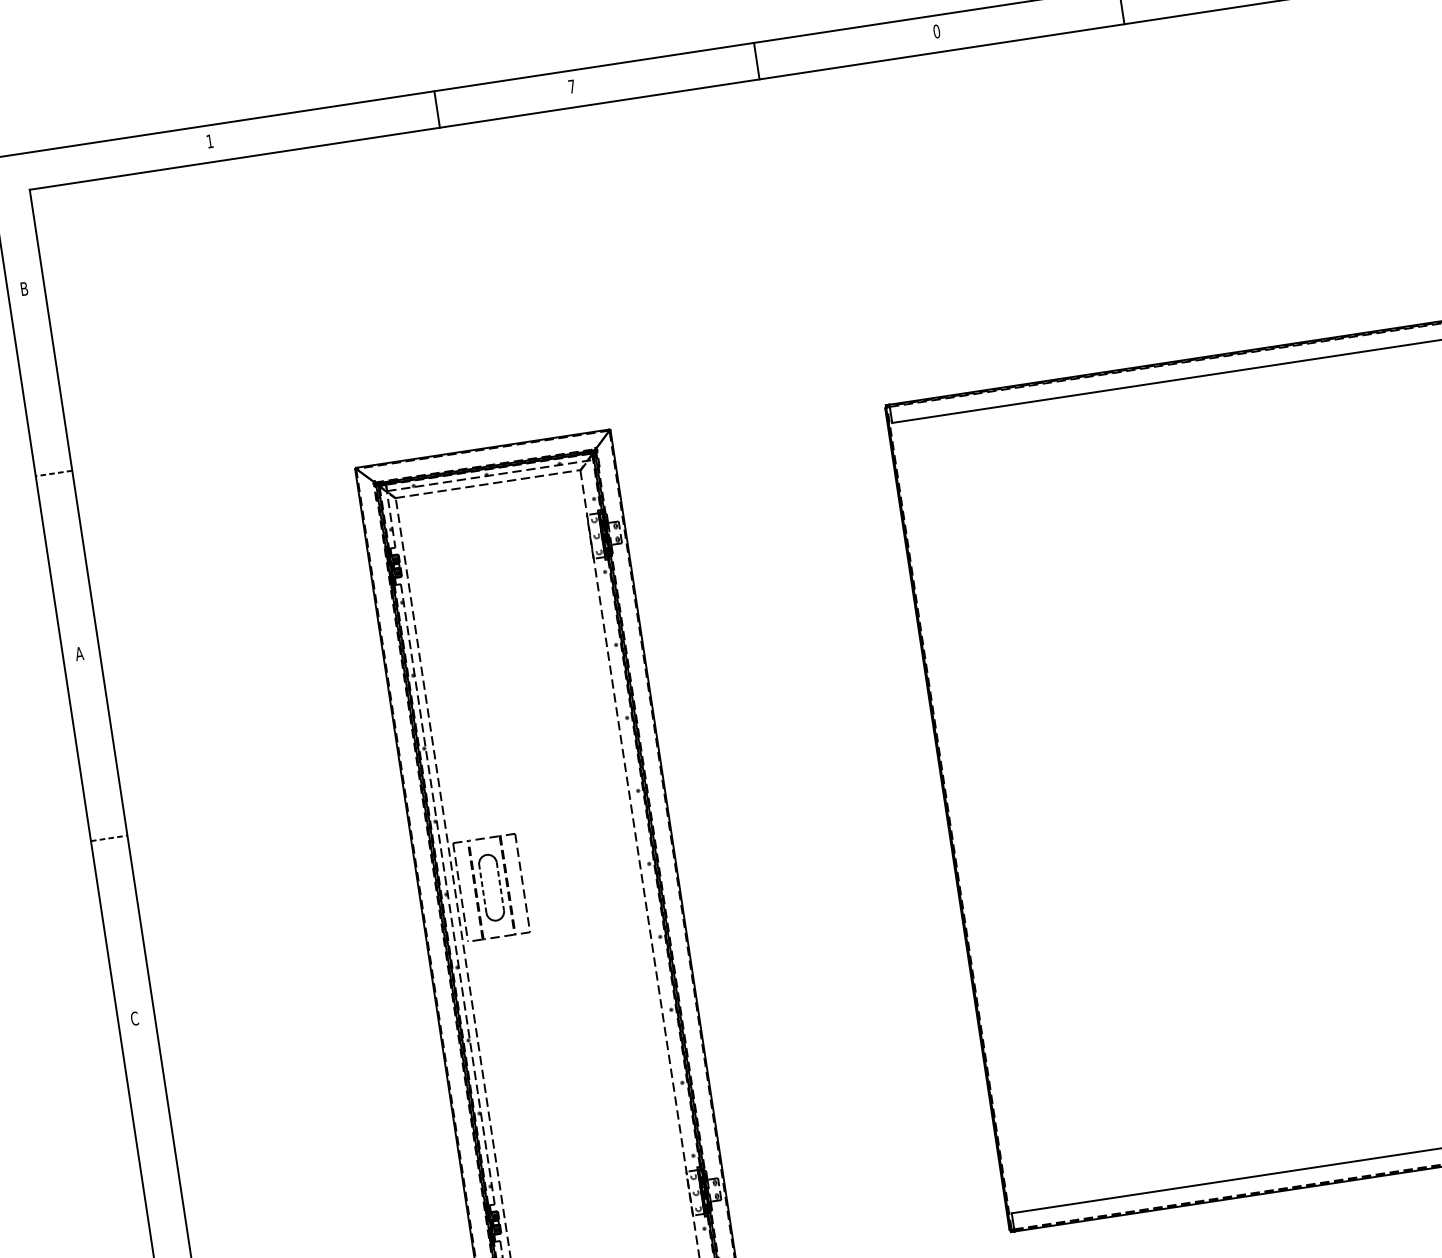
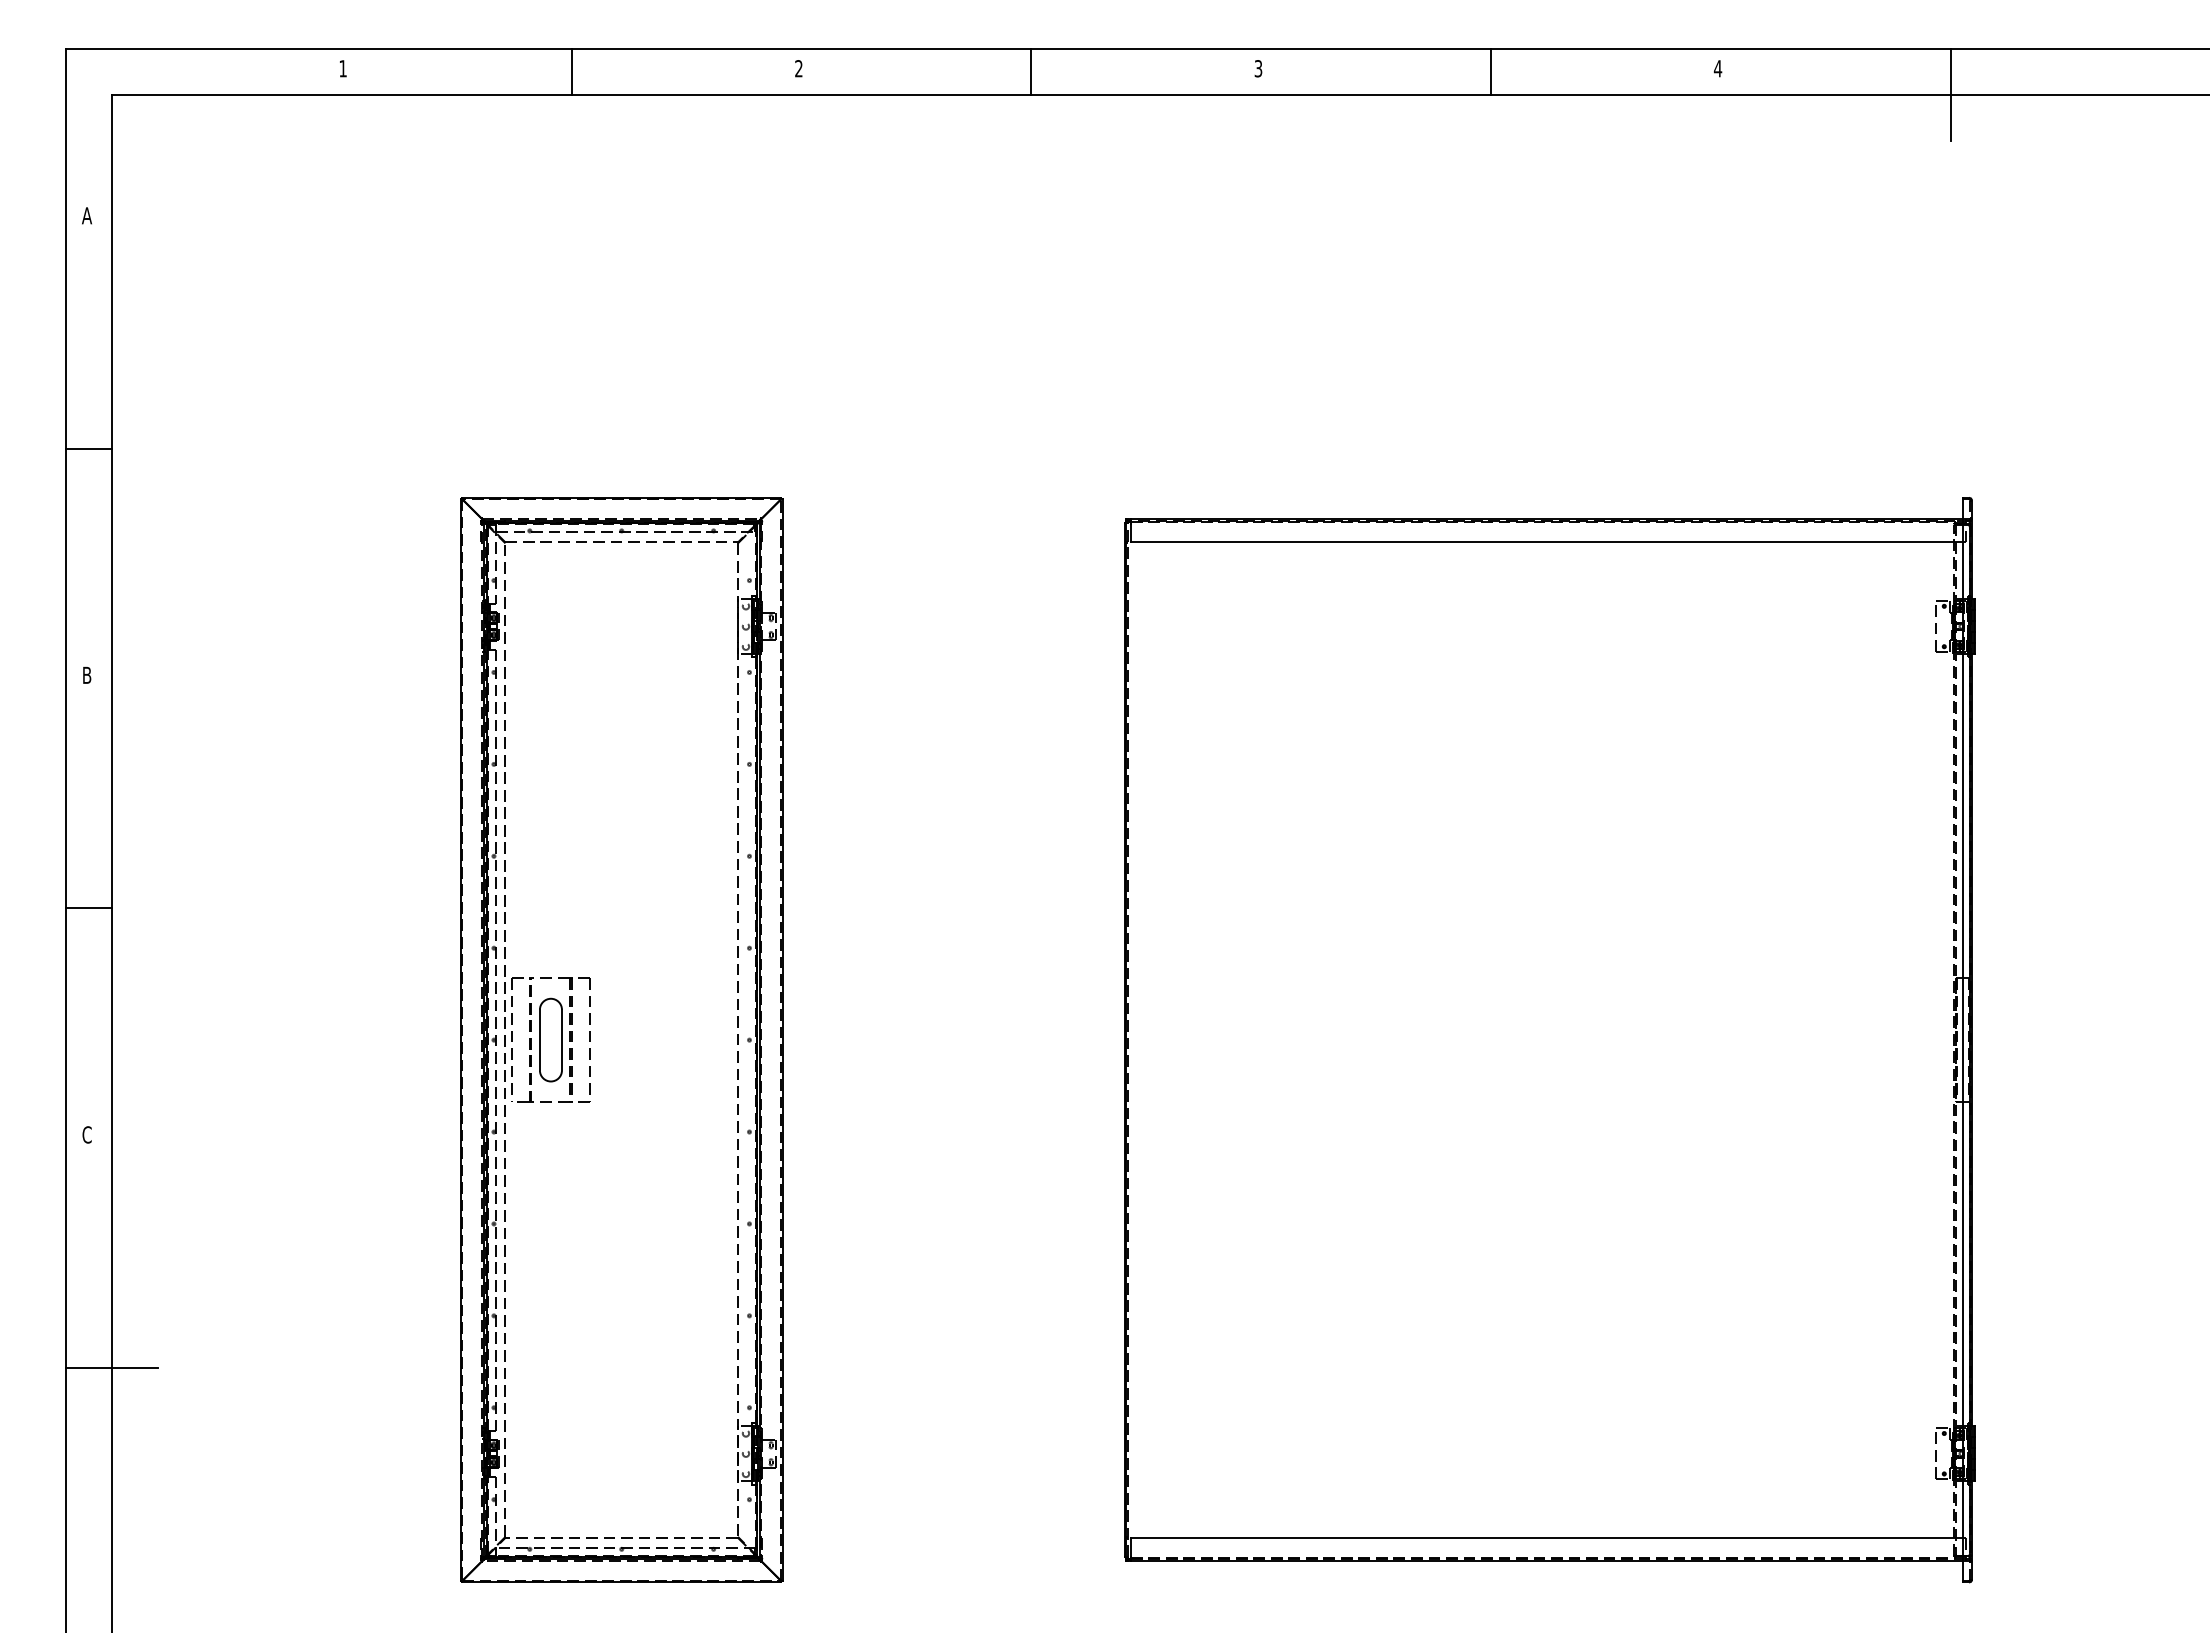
text: (936, 31) -> (1258, 68), 0 -> 3
text: (571, 86) -> (798, 68), 7 -> 2
line: (436, 109) -> (571, 71), moved
text: (23, 288) -> (86, 215), B -> A
line: (54, 473) -> (89, 448), dashed -> solid
text: (78, 653) -> (86, 674), A -> B
line: (109, 838) -> (89, 908), dashed -> solid
line: (500, 886) -> (561, 1040), dashed -> solid
line: (482, 888) -> (539, 1039), dashed -> solid
line: (182, 1200) -> (112, 1367), added

